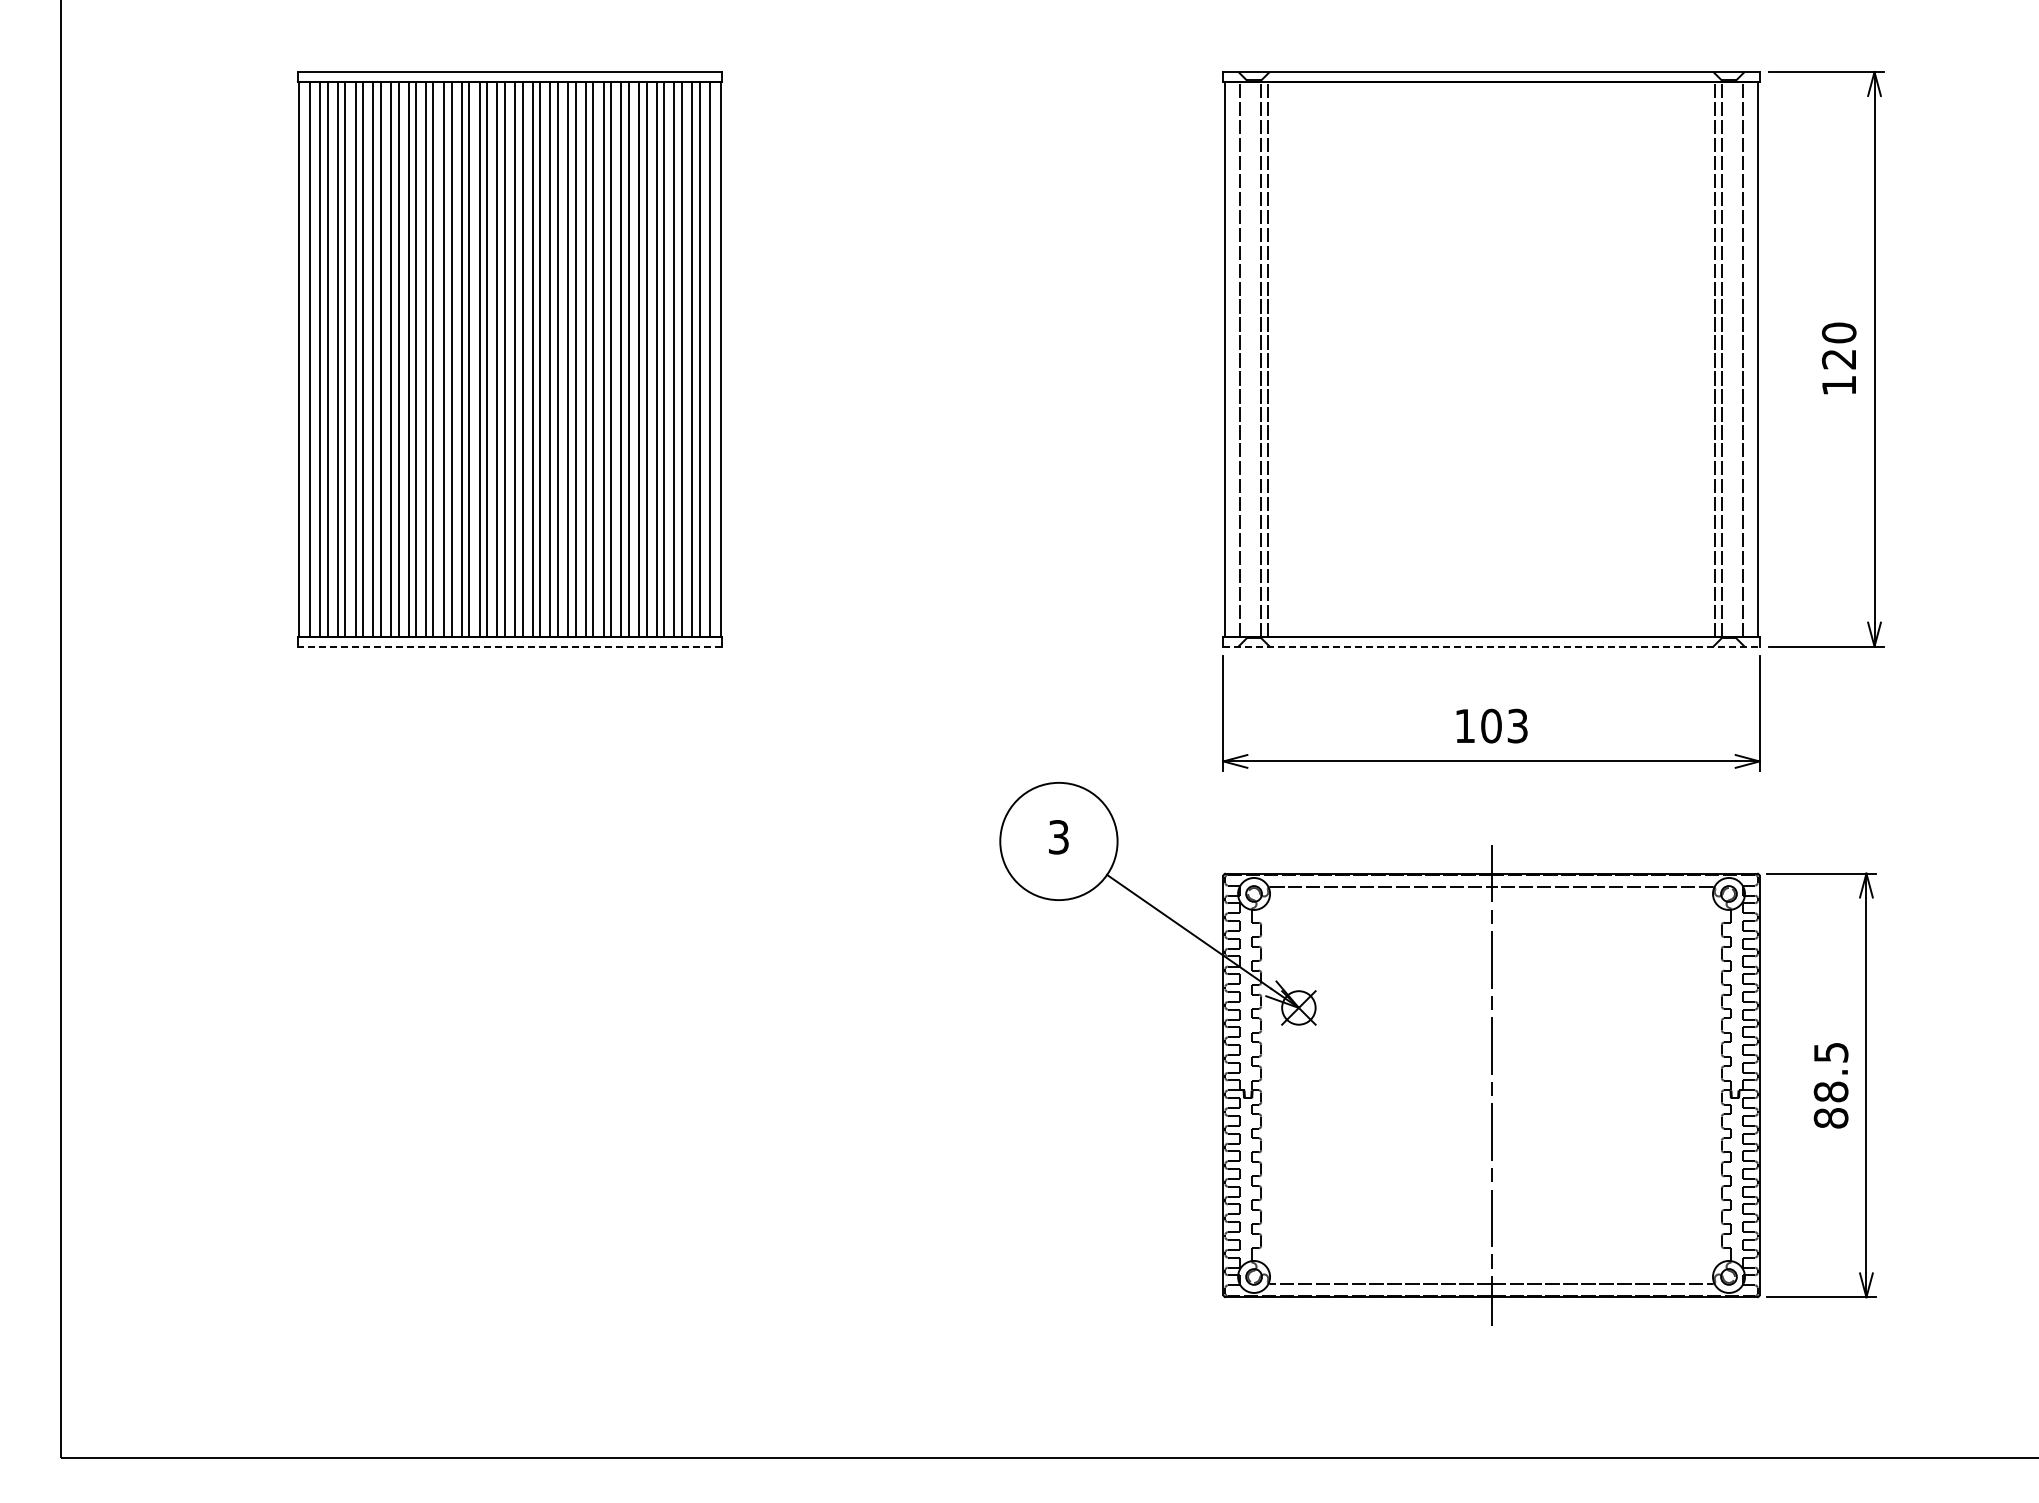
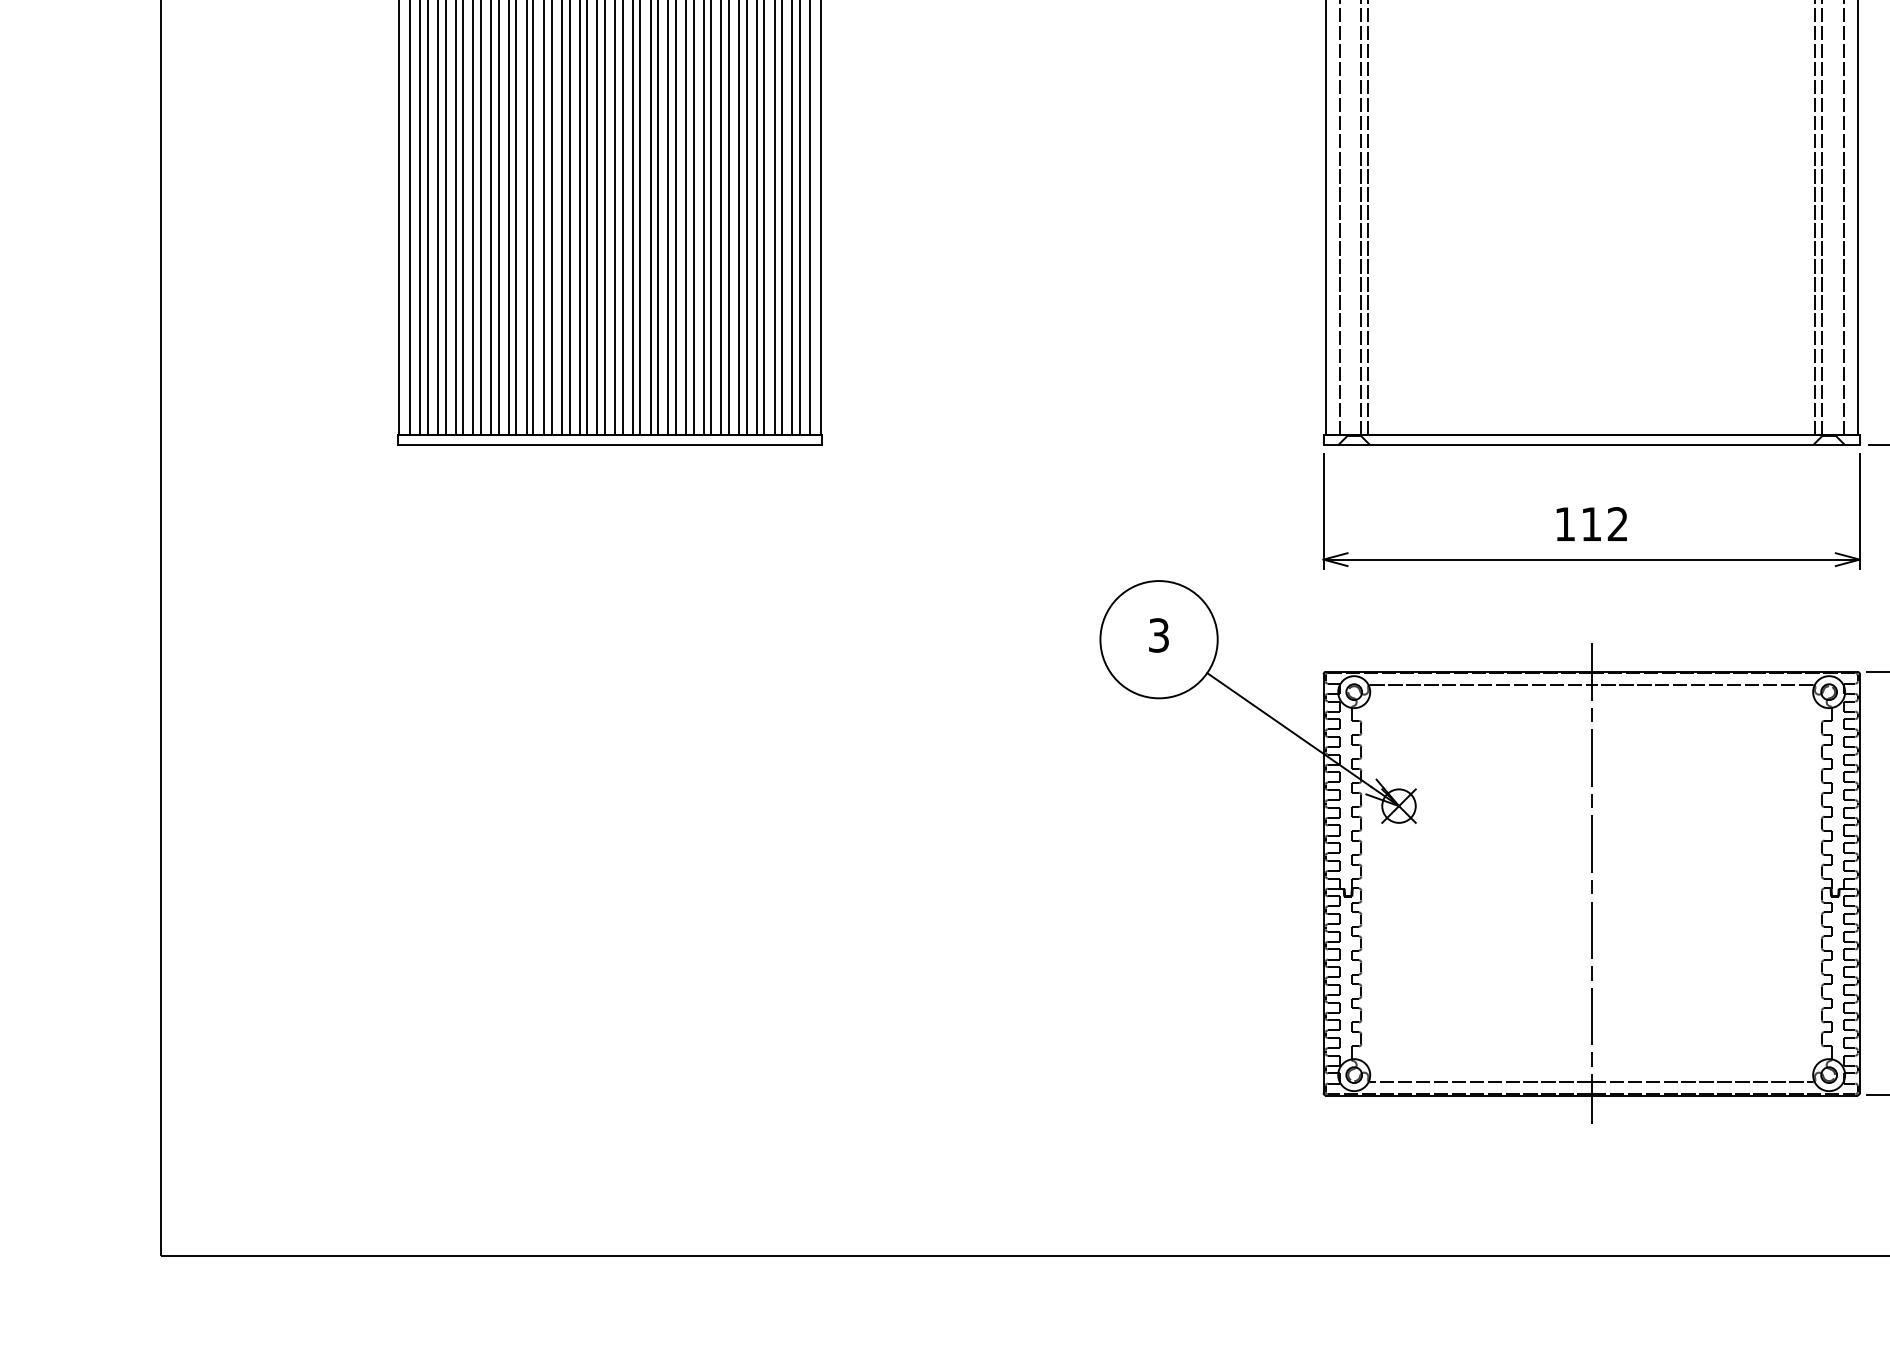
line: (509, 646) -> (609, 444), dashed -> solid
line: (1492, 646) -> (1592, 444), dashed -> solid
text: (1504, 725) -> (1604, 523), 103 -> 112

